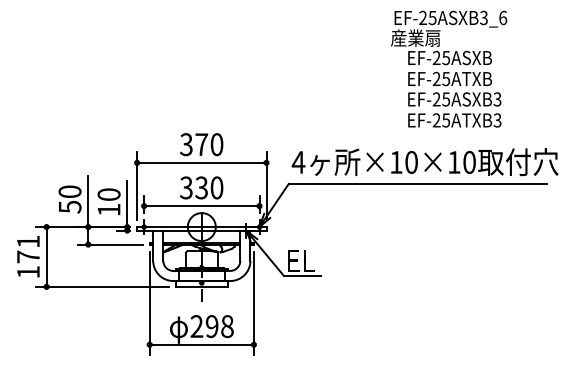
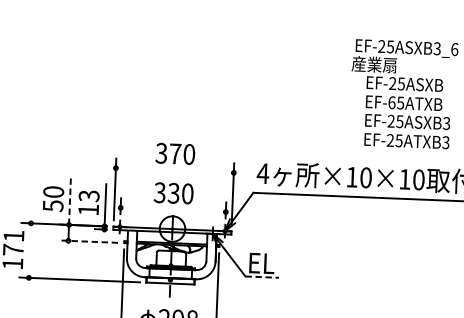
text: (436, 78) -> (391, 102), EF-25ATXB -> EF-65ATXB
line: (201, 162) -> (174, 170), removed
text: (108, 194) -> (88, 195), 10 -> 13
line: (88, 202) -> (70, 202), solid -> dashed
line: (201, 206) -> (172, 210), removed
line: (109, 244) -> (87, 241), solid -> dashed
line: (46, 256) -> (29, 250), removed
line: (302, 275) -> (262, 276), solid -> dashed

